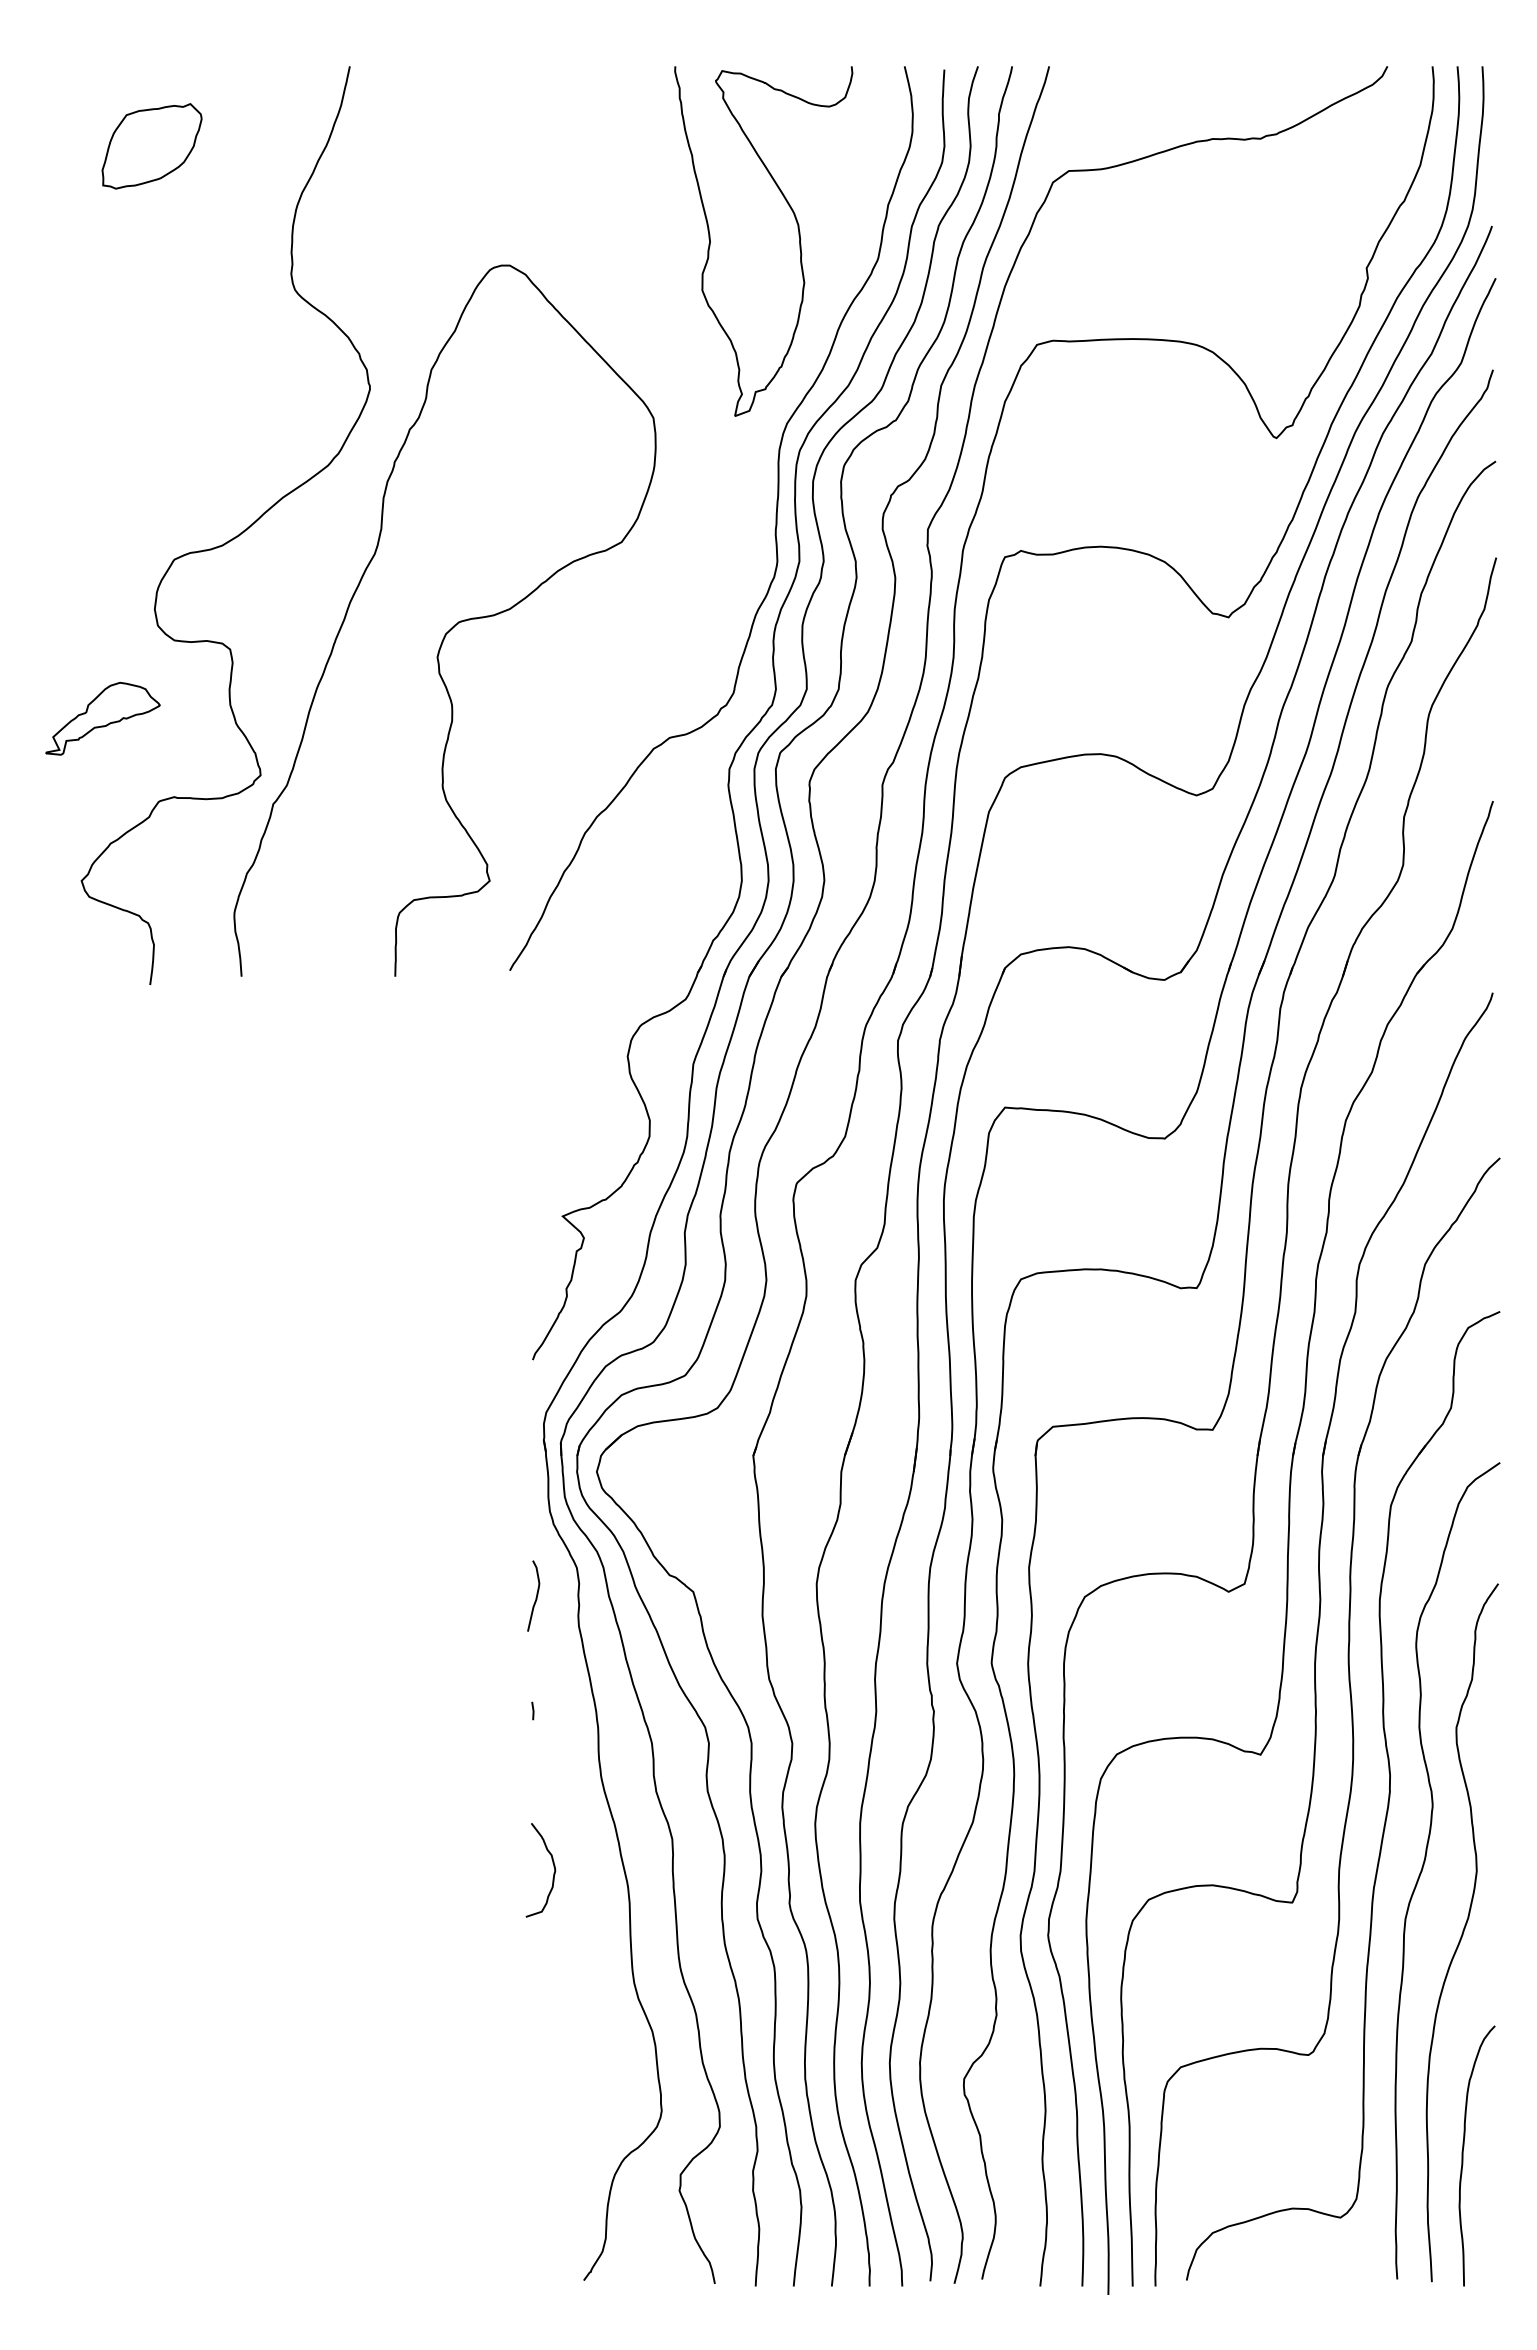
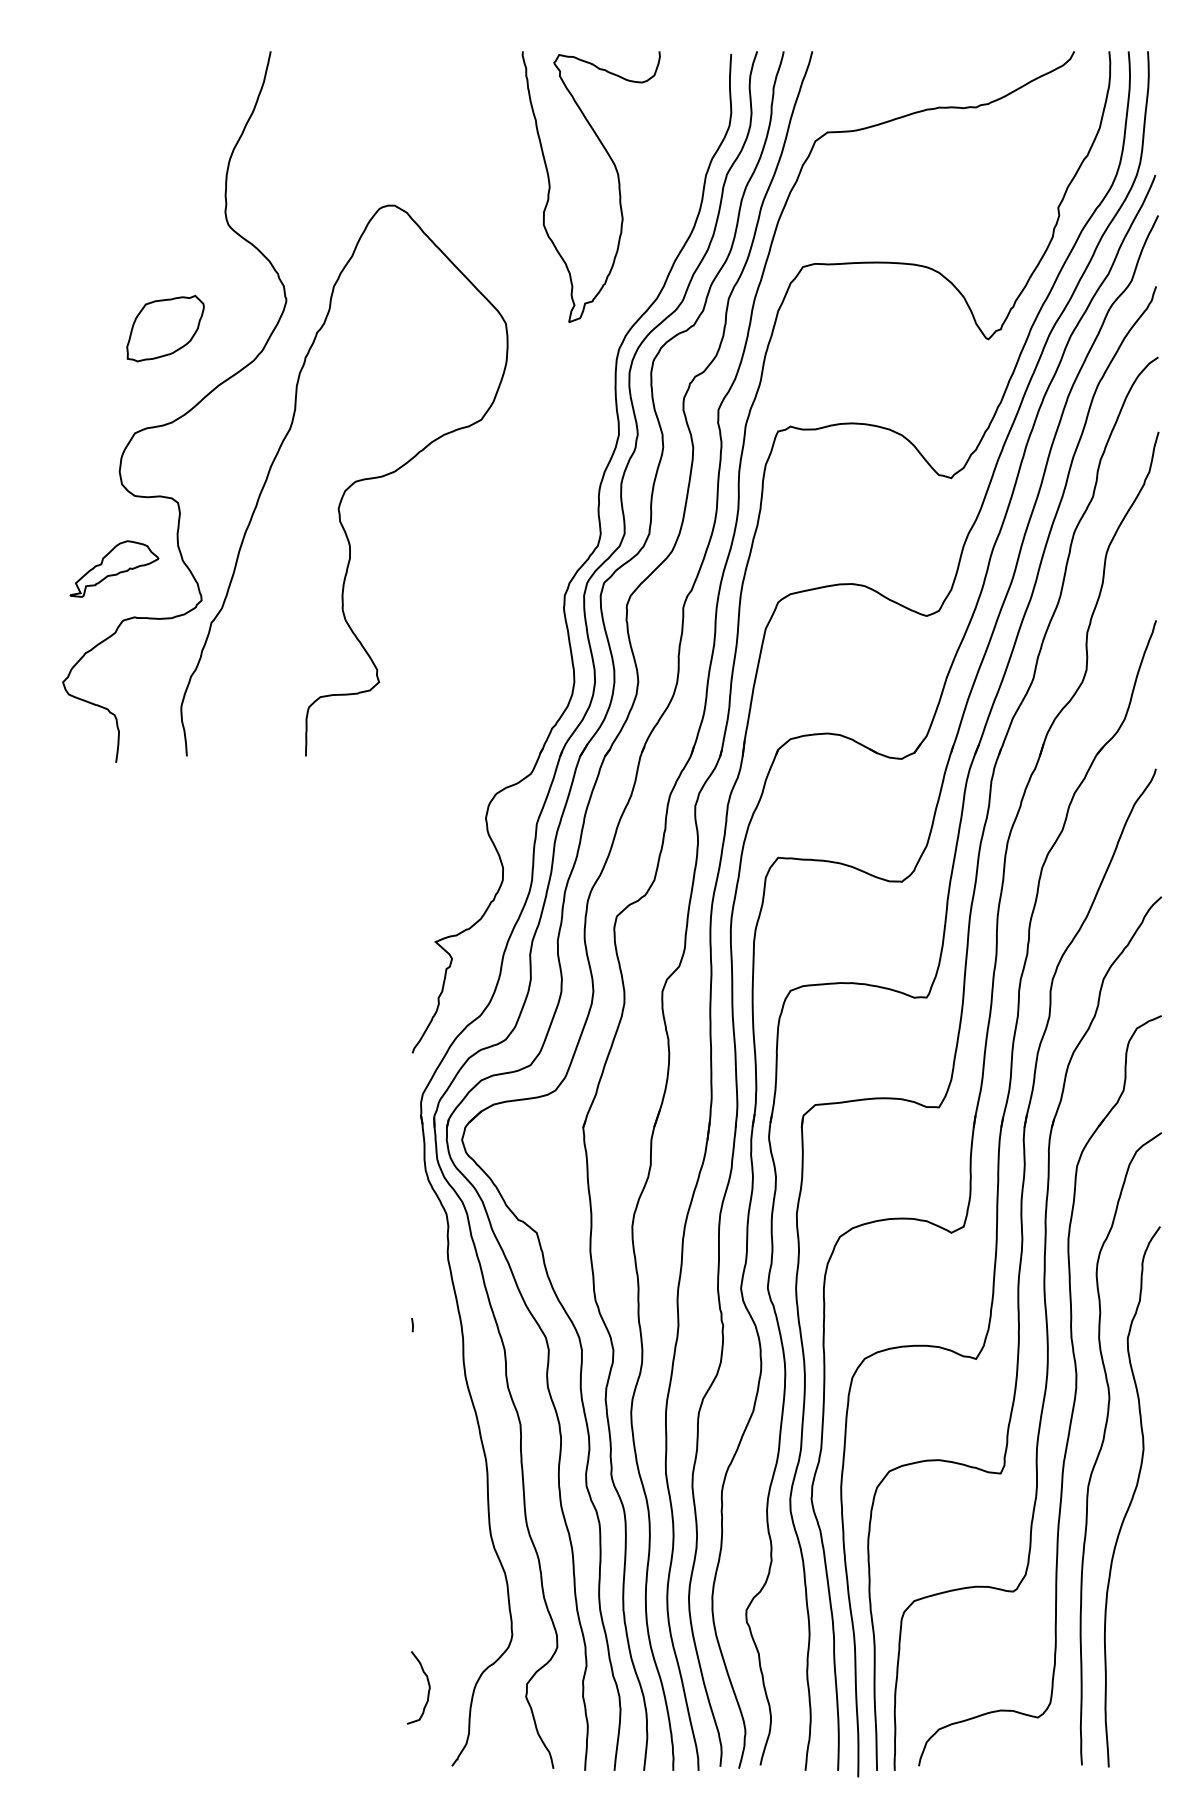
part: (151, 146) -> (165, 328), moved
curve: (775, 518) -> (600, 401), removed
part: (102, 718) -> (114, 568), moved
curve: (535, 1597) -> (414, 1237), removed
curve: (553, 1867) -> (428, 1685), moved
curve: (1463, 2155) -> (1133, 1669), removed

